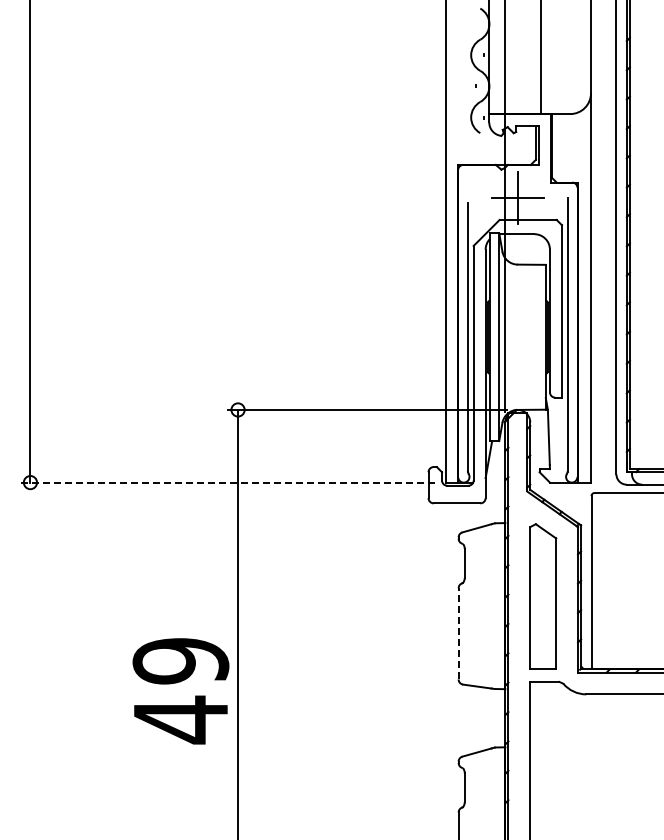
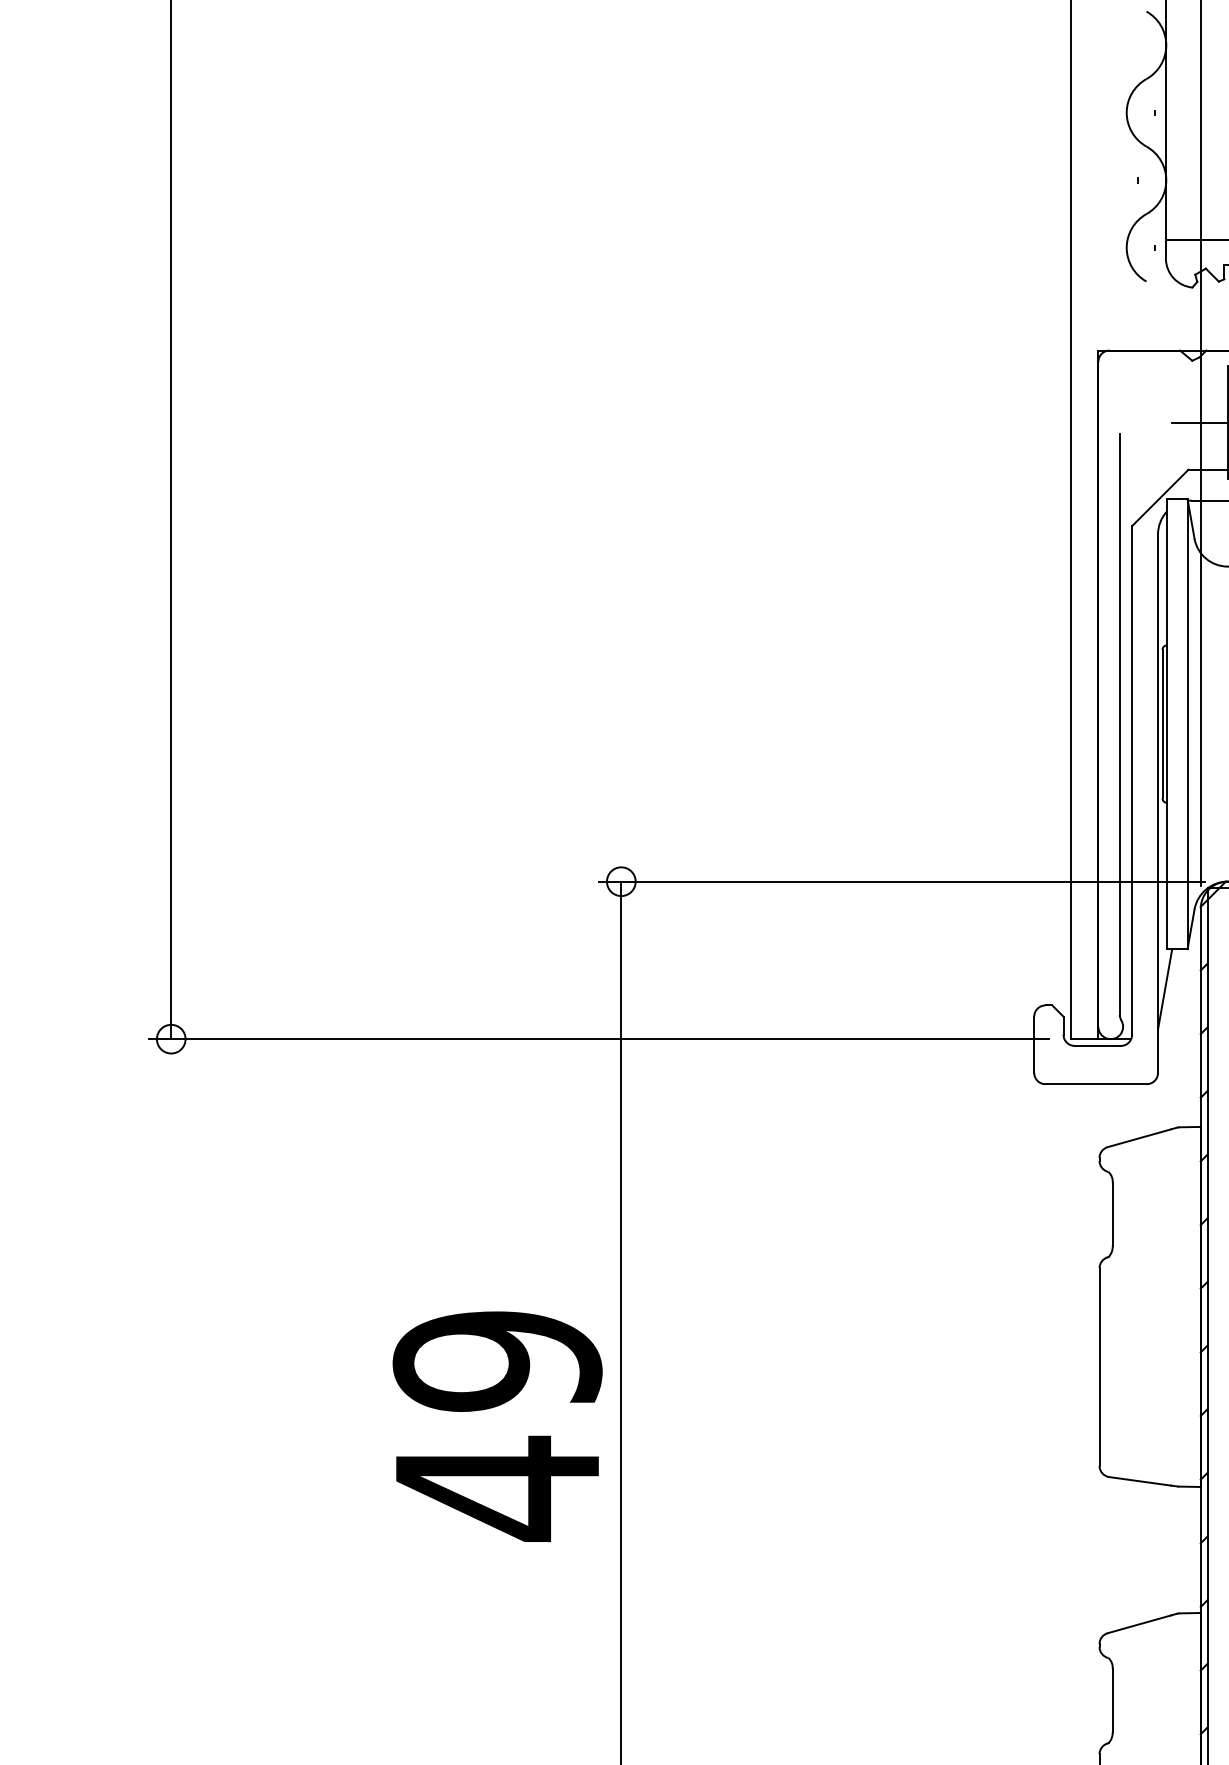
line: (227, 482) -> (598, 1038), dashed -> solid
line: (458, 633) -> (1099, 1366), dashed -> solid
text: (180, 691) -> (496, 1426), moved

